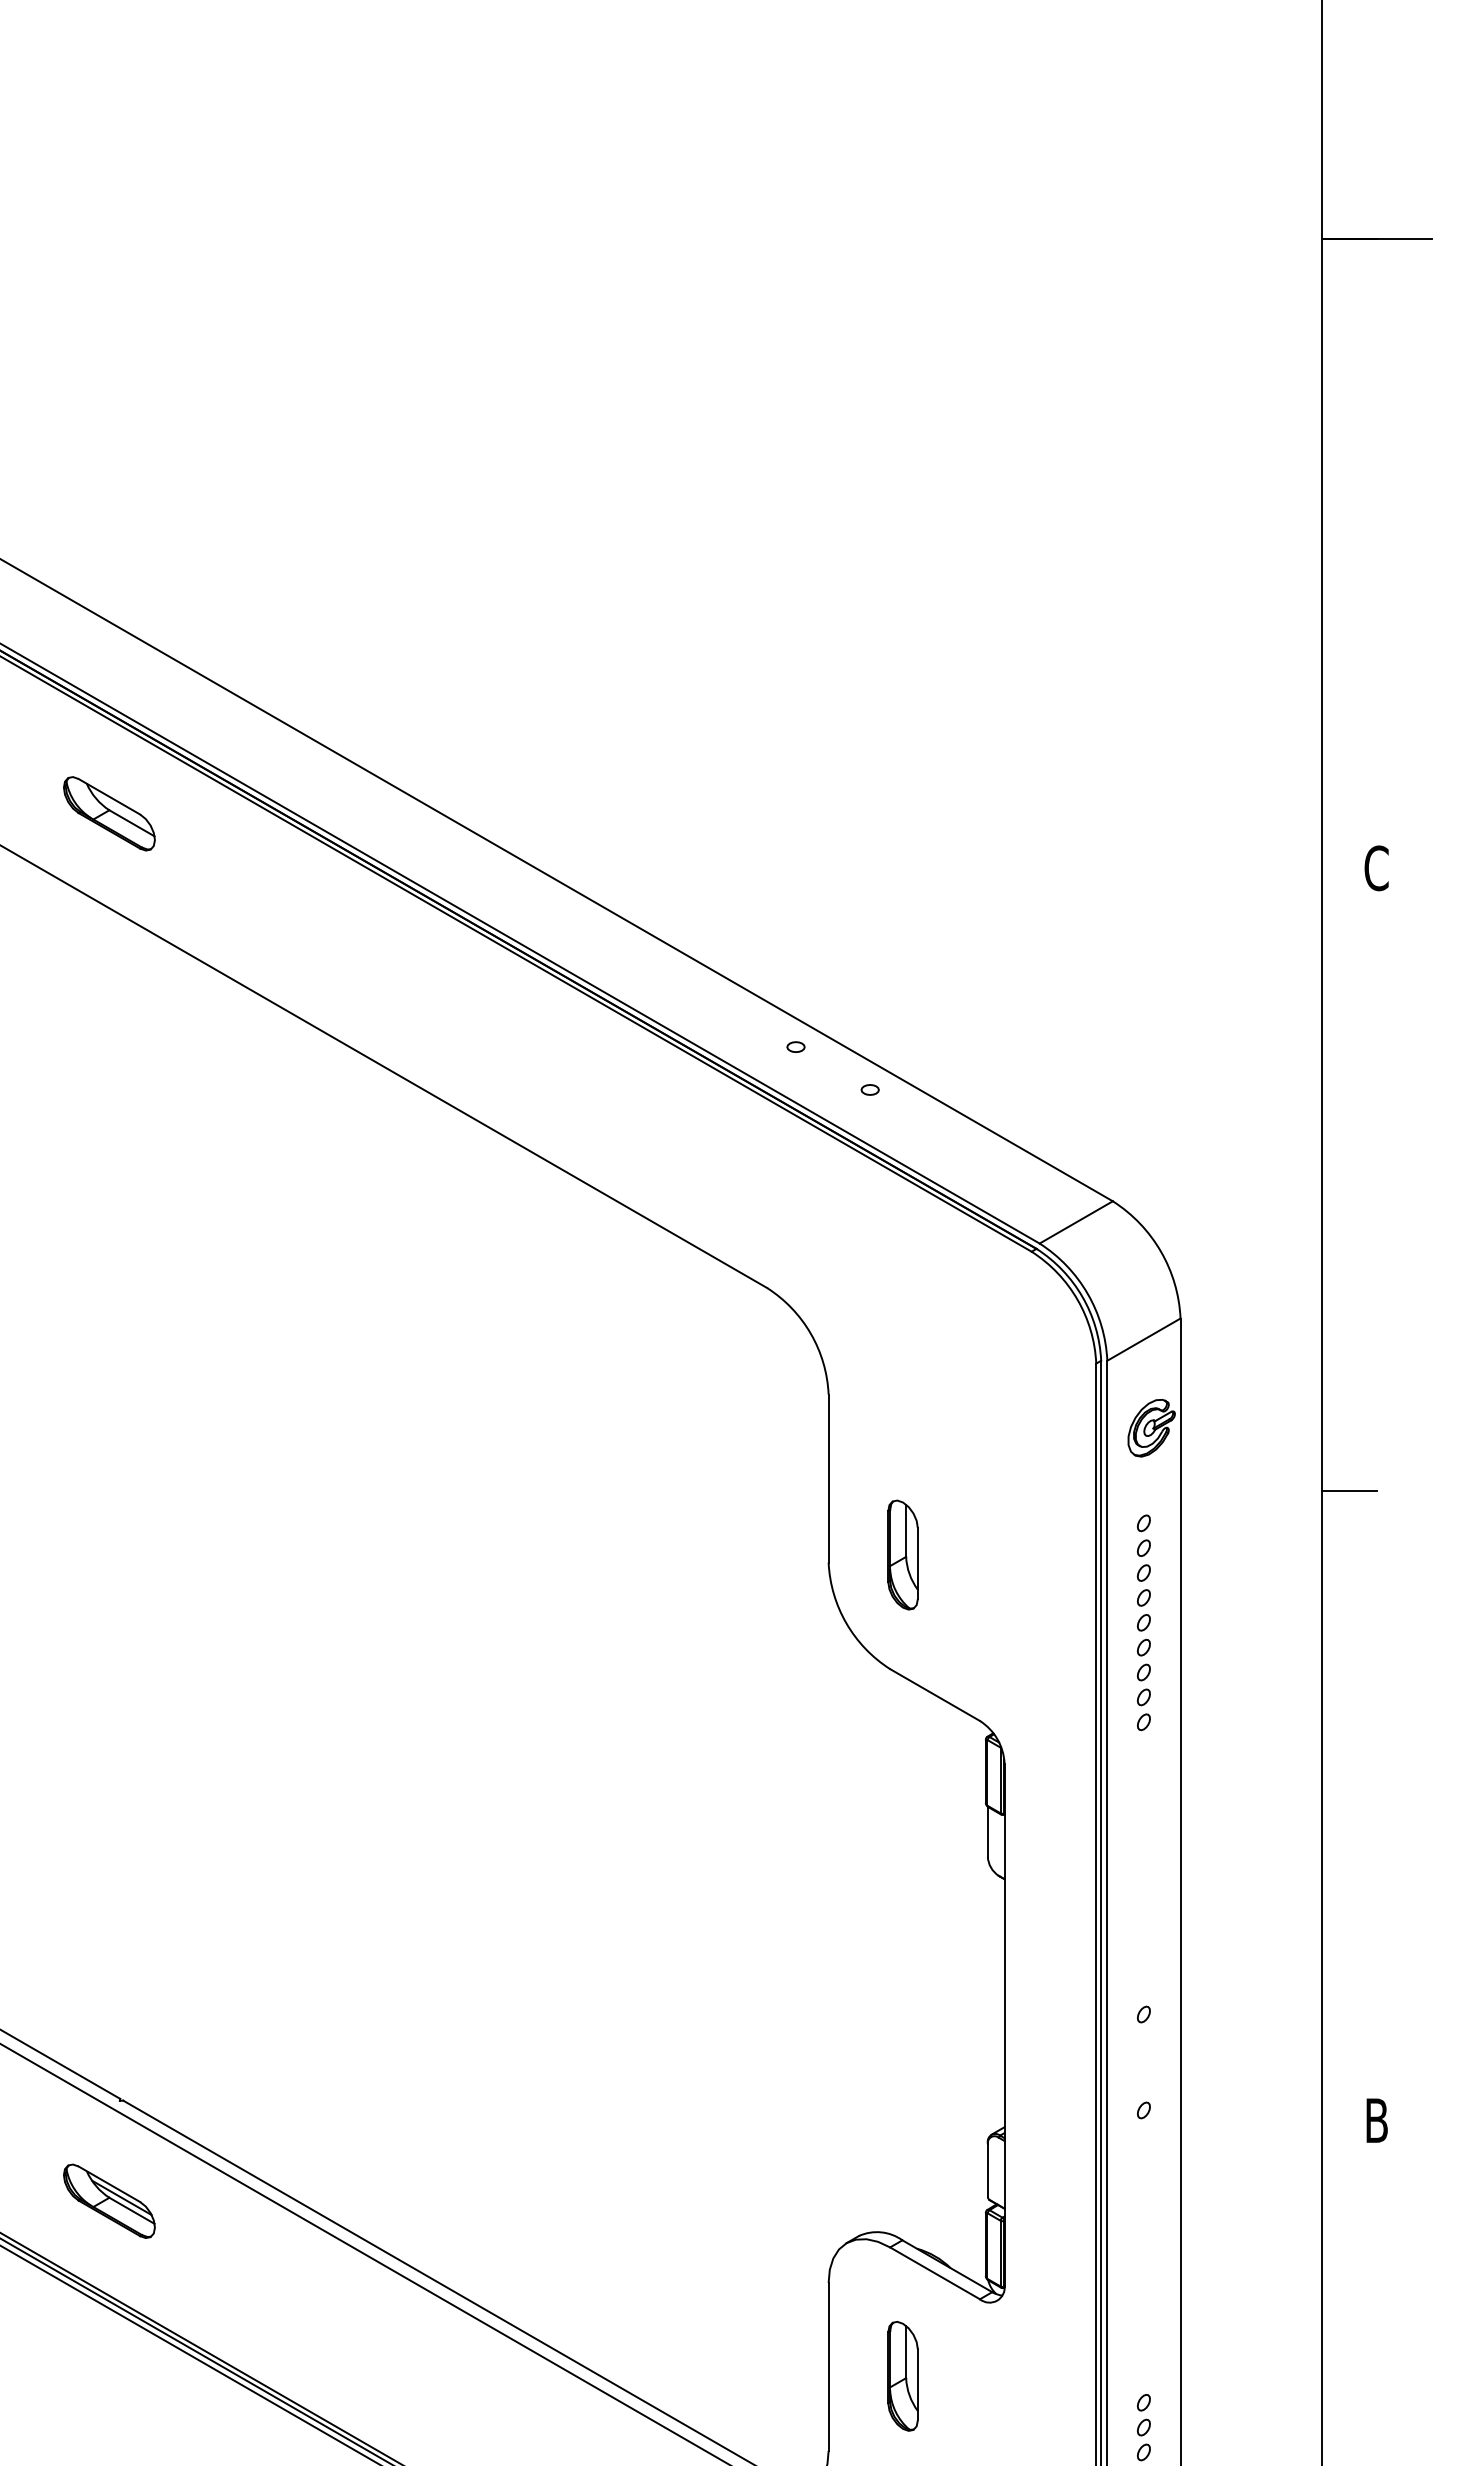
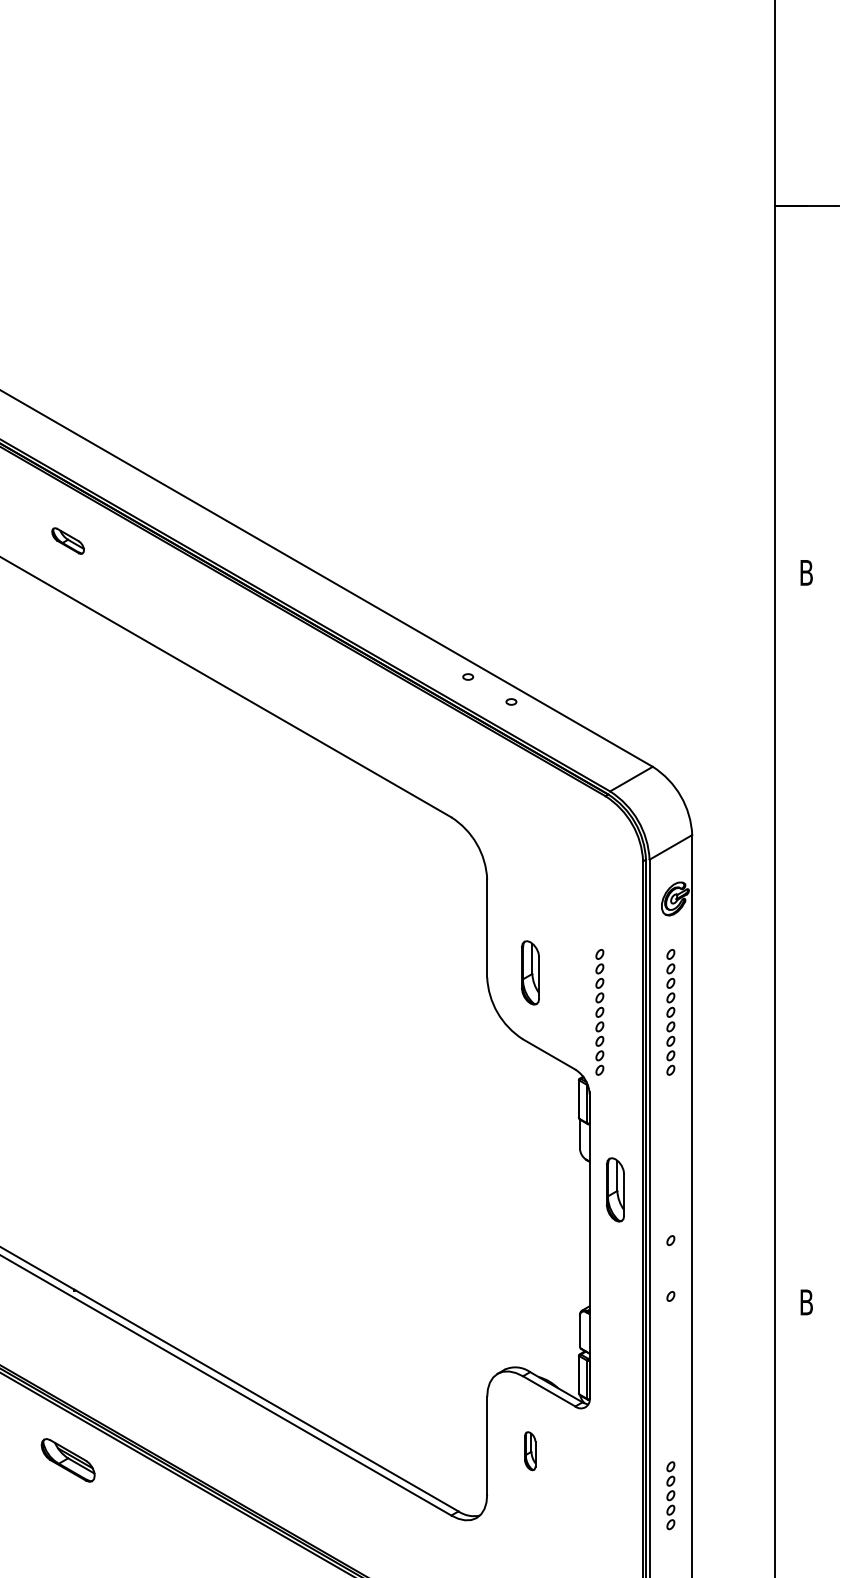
part: (108, 812) -> (67, 540), size x0.6
text: (1376, 867) -> (806, 572), C -> B
line: (1349, 1490) -> (790, 935), removed
part: (1021, 1623) -> (599, 1012), added
part: (1047, 1926) -> (614, 1189), added
part: (108, 2201) -> (67, 1460), moved
part: (901, 2374) -> (529, 1450), size x0.6

